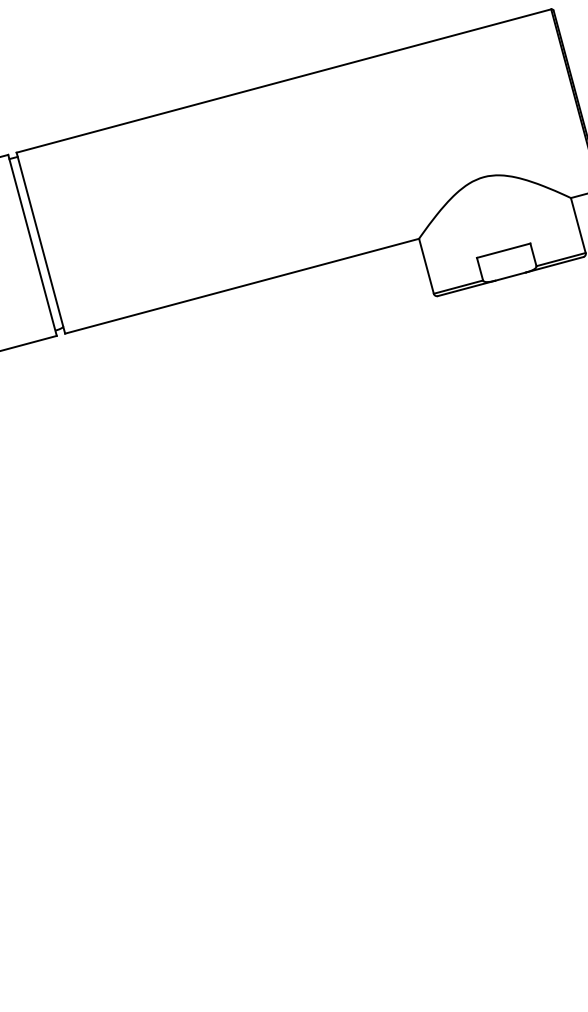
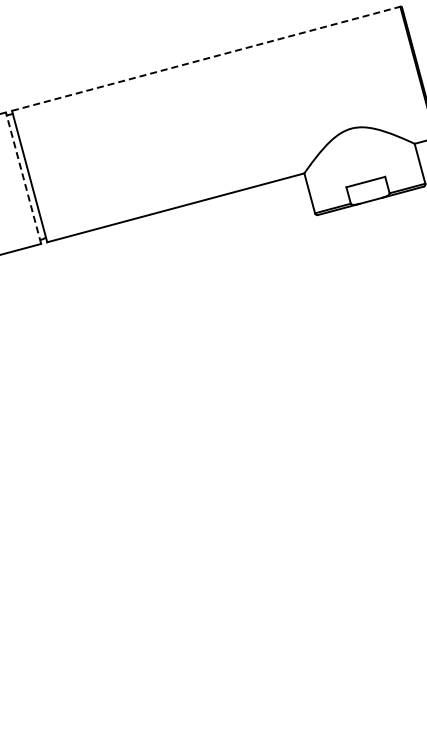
line: (284, 80) -> (206, 58), solid -> dashed
line: (32, 244) -> (23, 177), solid -> dashed

